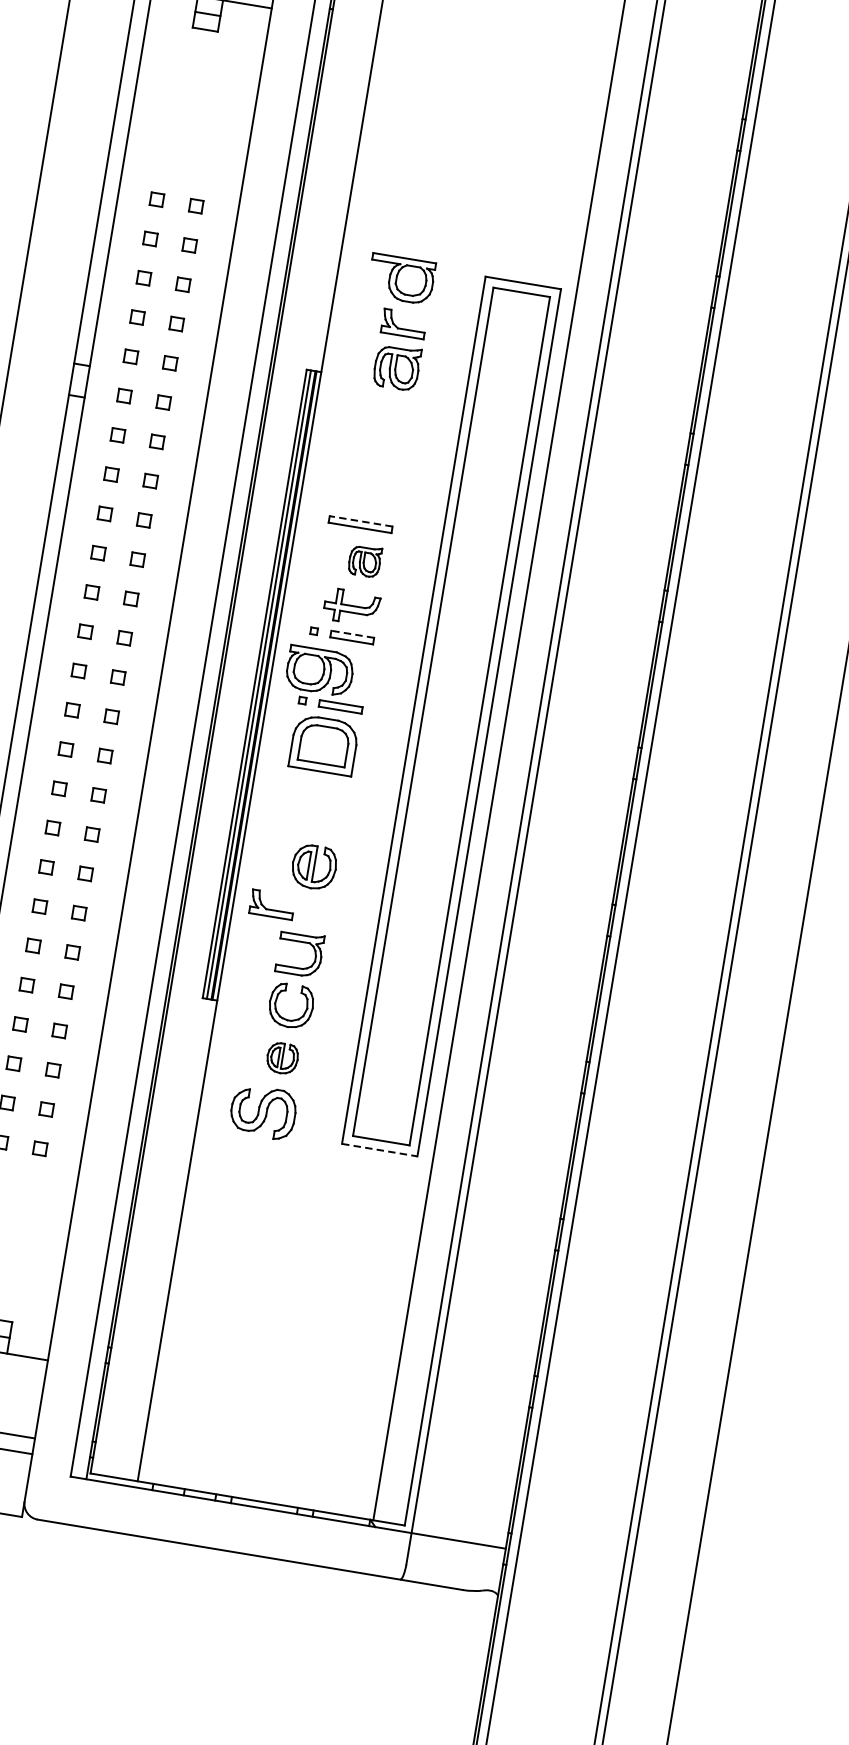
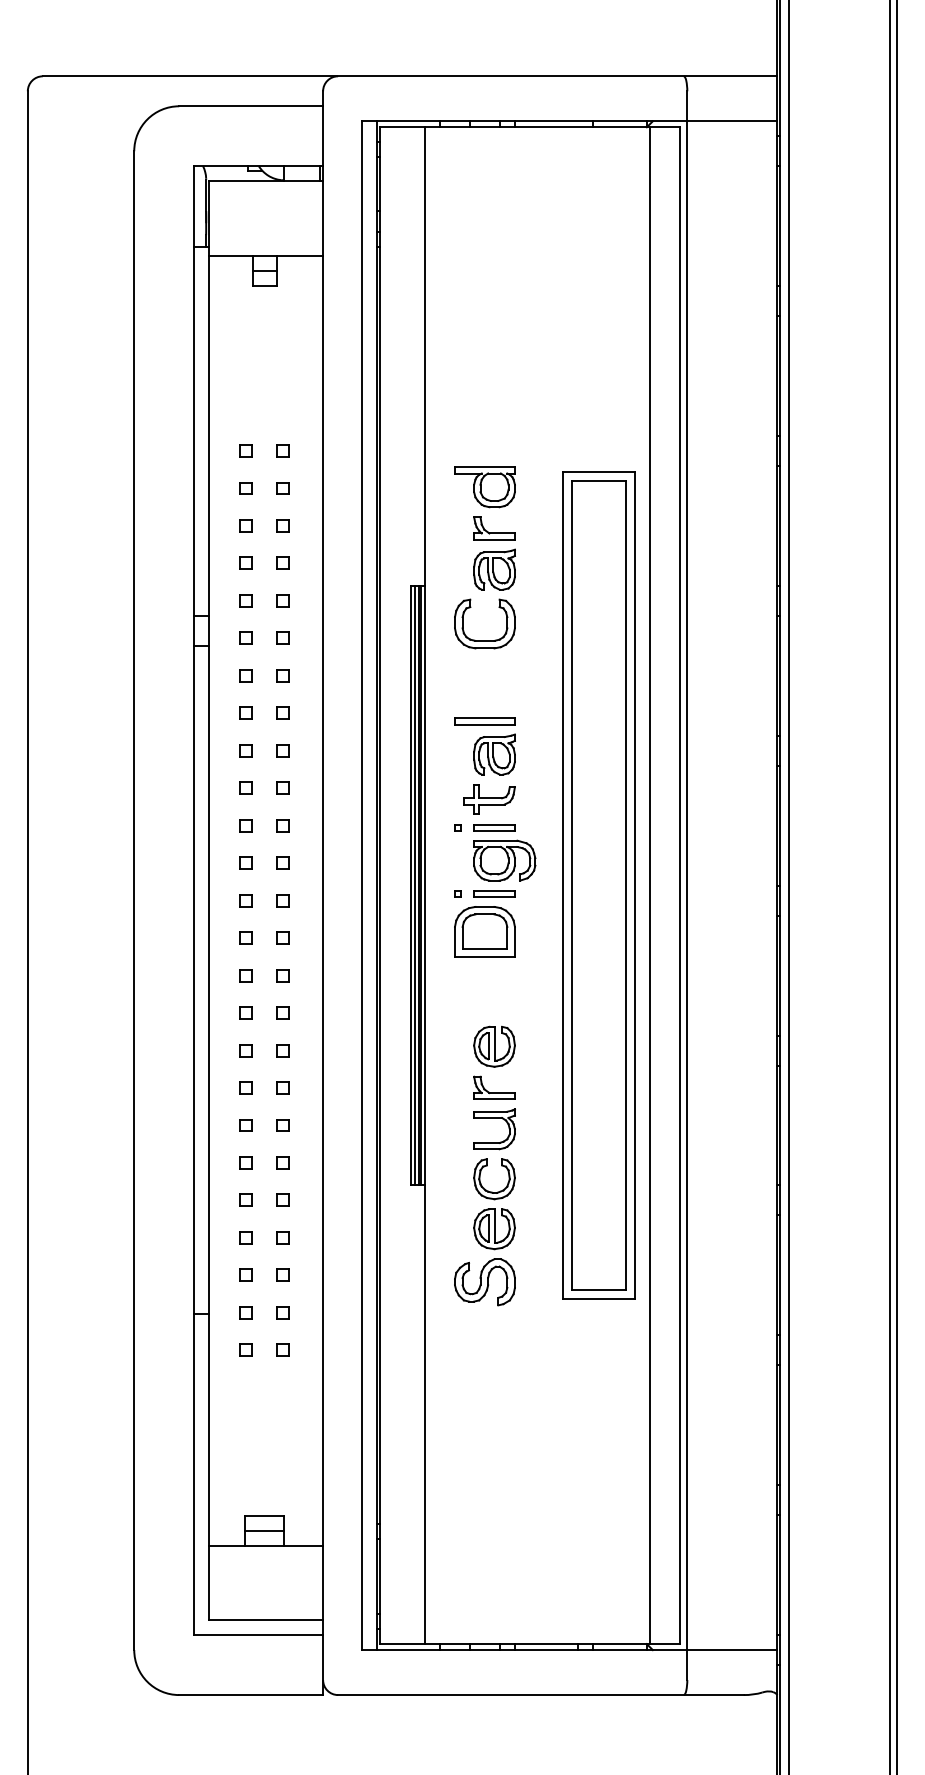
part: (374, 439) -> (484, 640), added
line: (360, 521) -> (484, 718), dashed -> solid
part: (364, 560) -> (494, 754), size x1.43
line: (352, 634) -> (494, 824), dashed -> solid
part: (319, 670) -> (504, 860), moved
part: (272, 904) -> (494, 1087), moved
part: (282, 1058) -> (494, 1229), size x1.43
line: (379, 1150) -> (598, 1299), dashed -> solid

